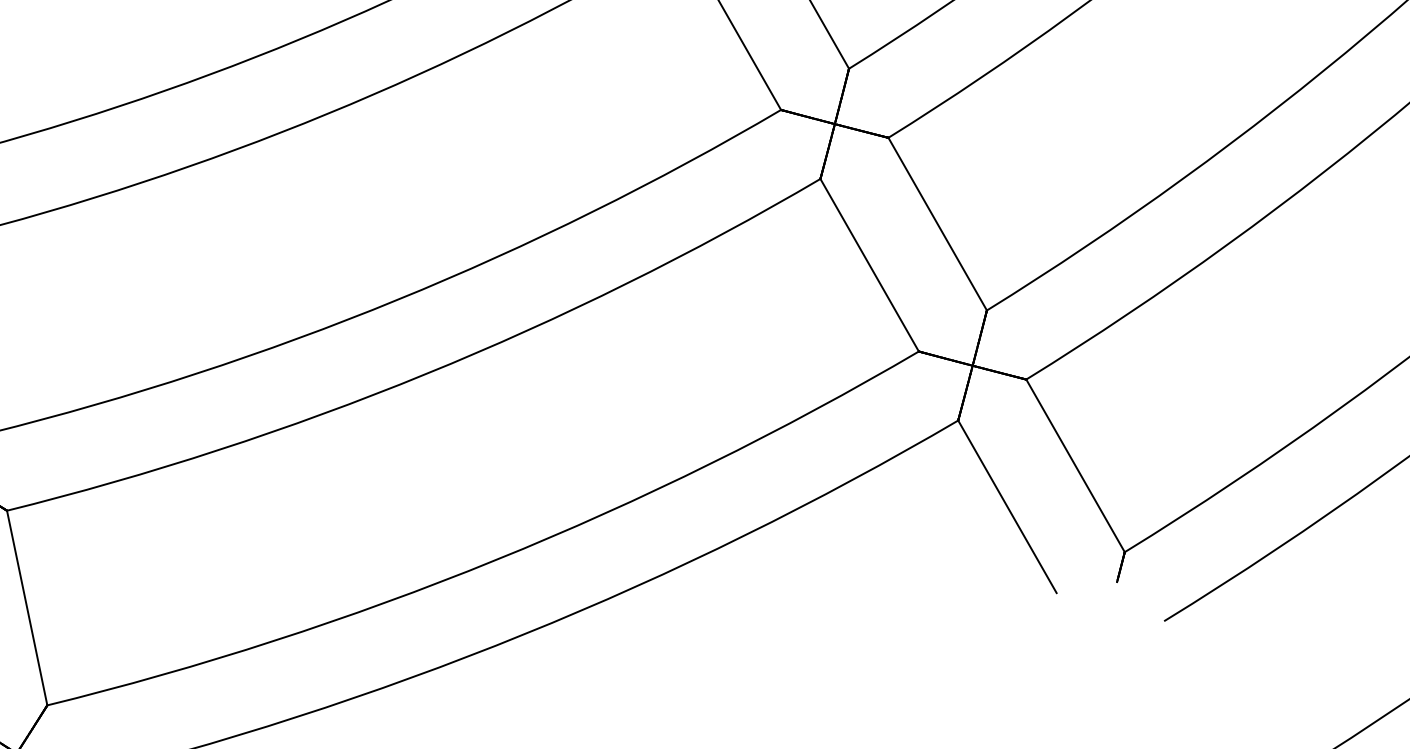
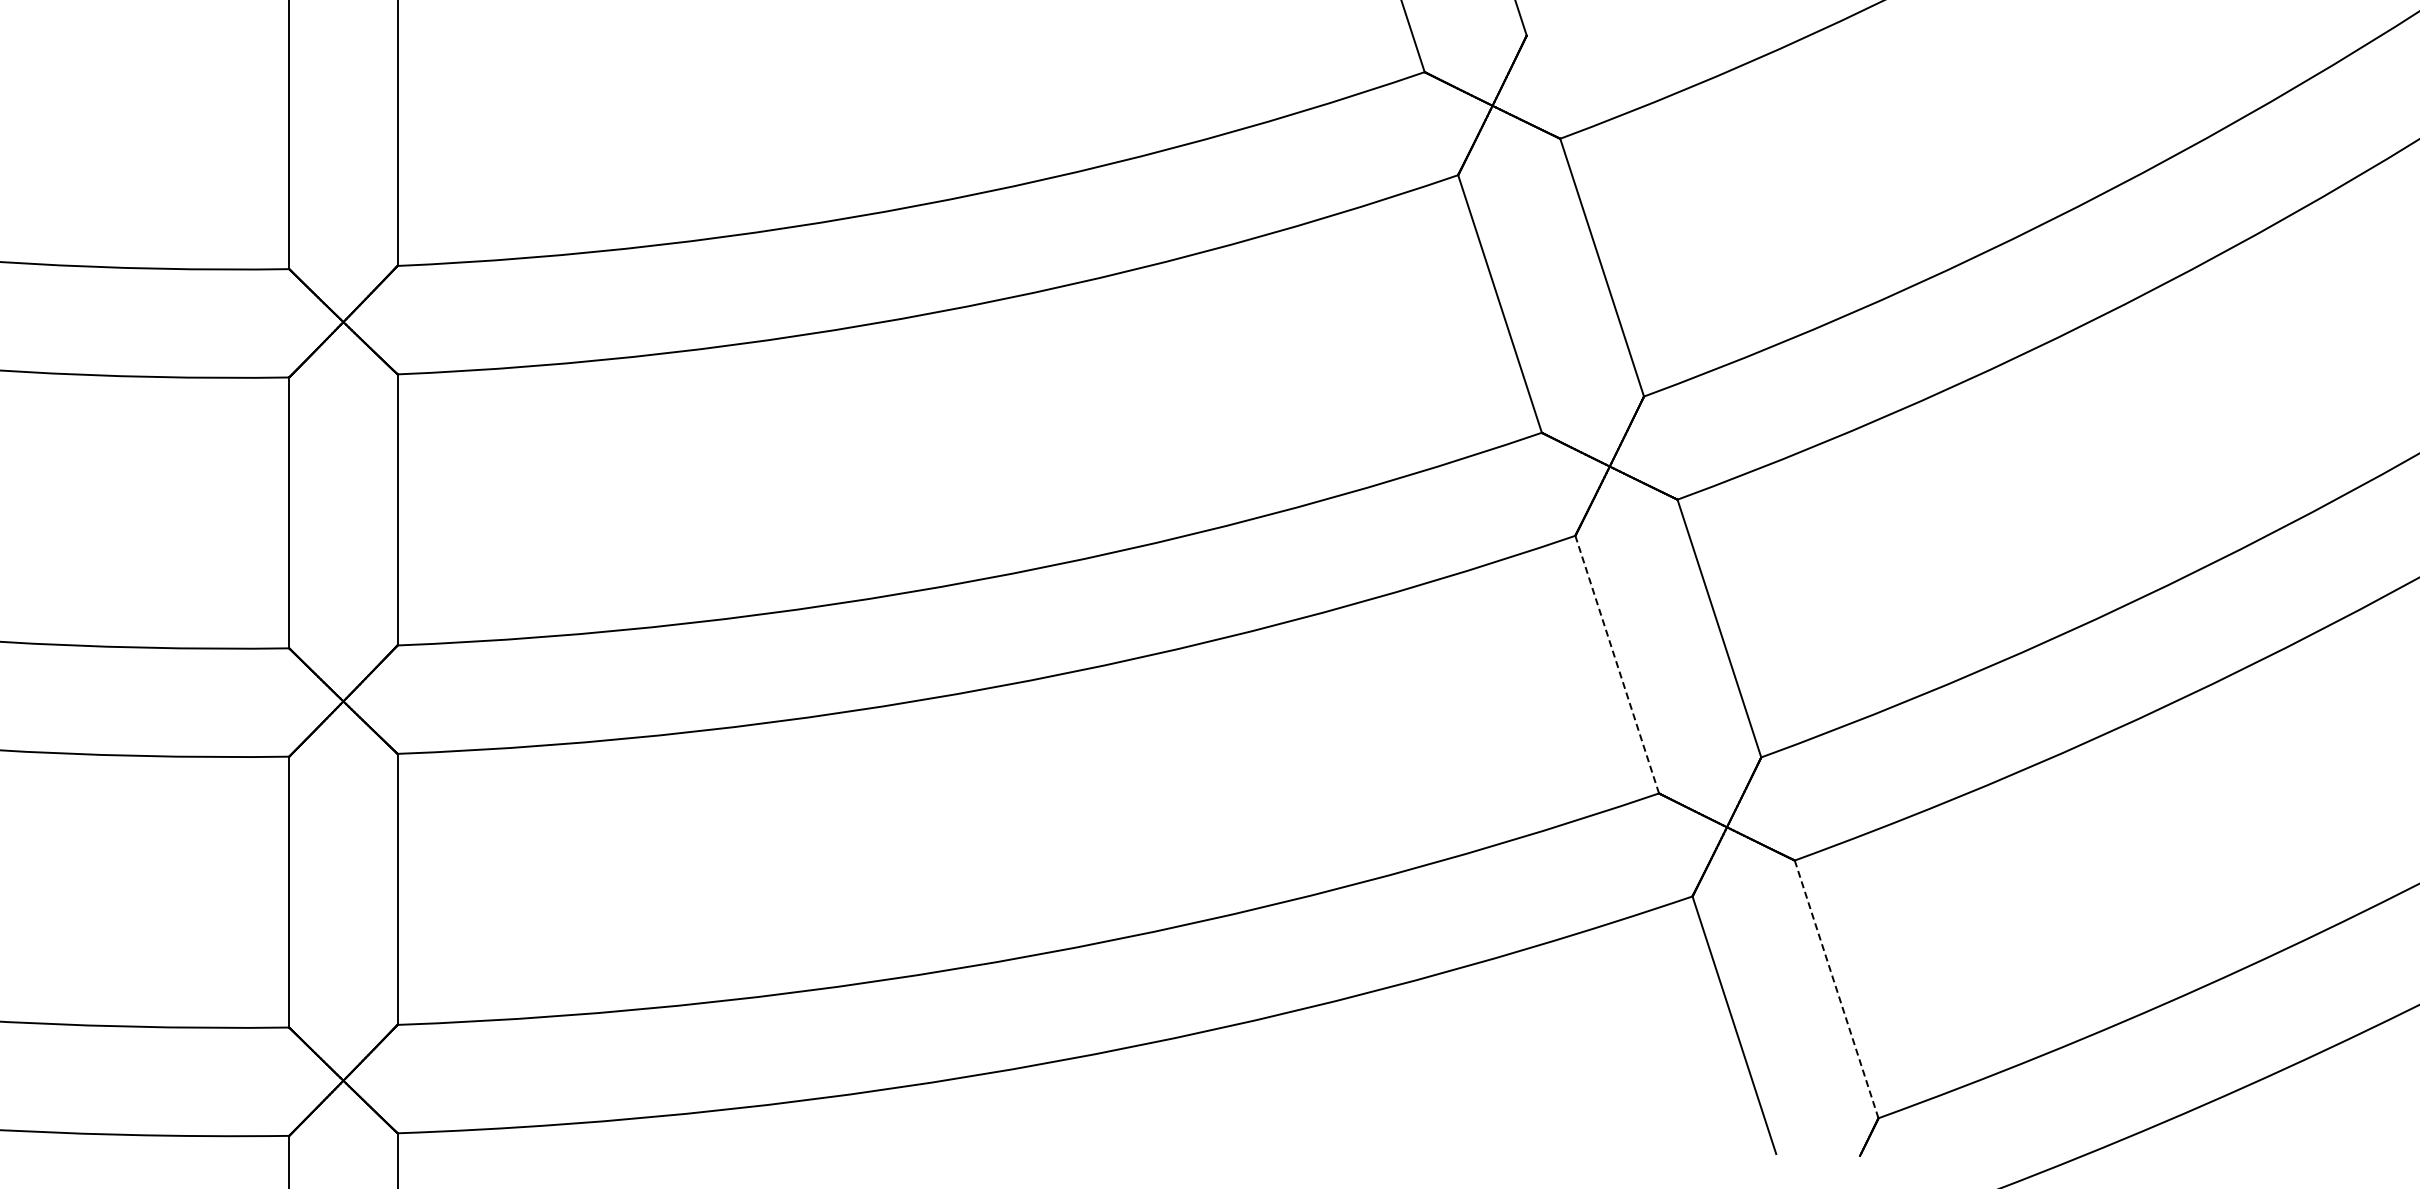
line: (869, 265) -> (1617, 664), solid -> dashed
line: (1075, 465) -> (1836, 989), solid -> dashed

